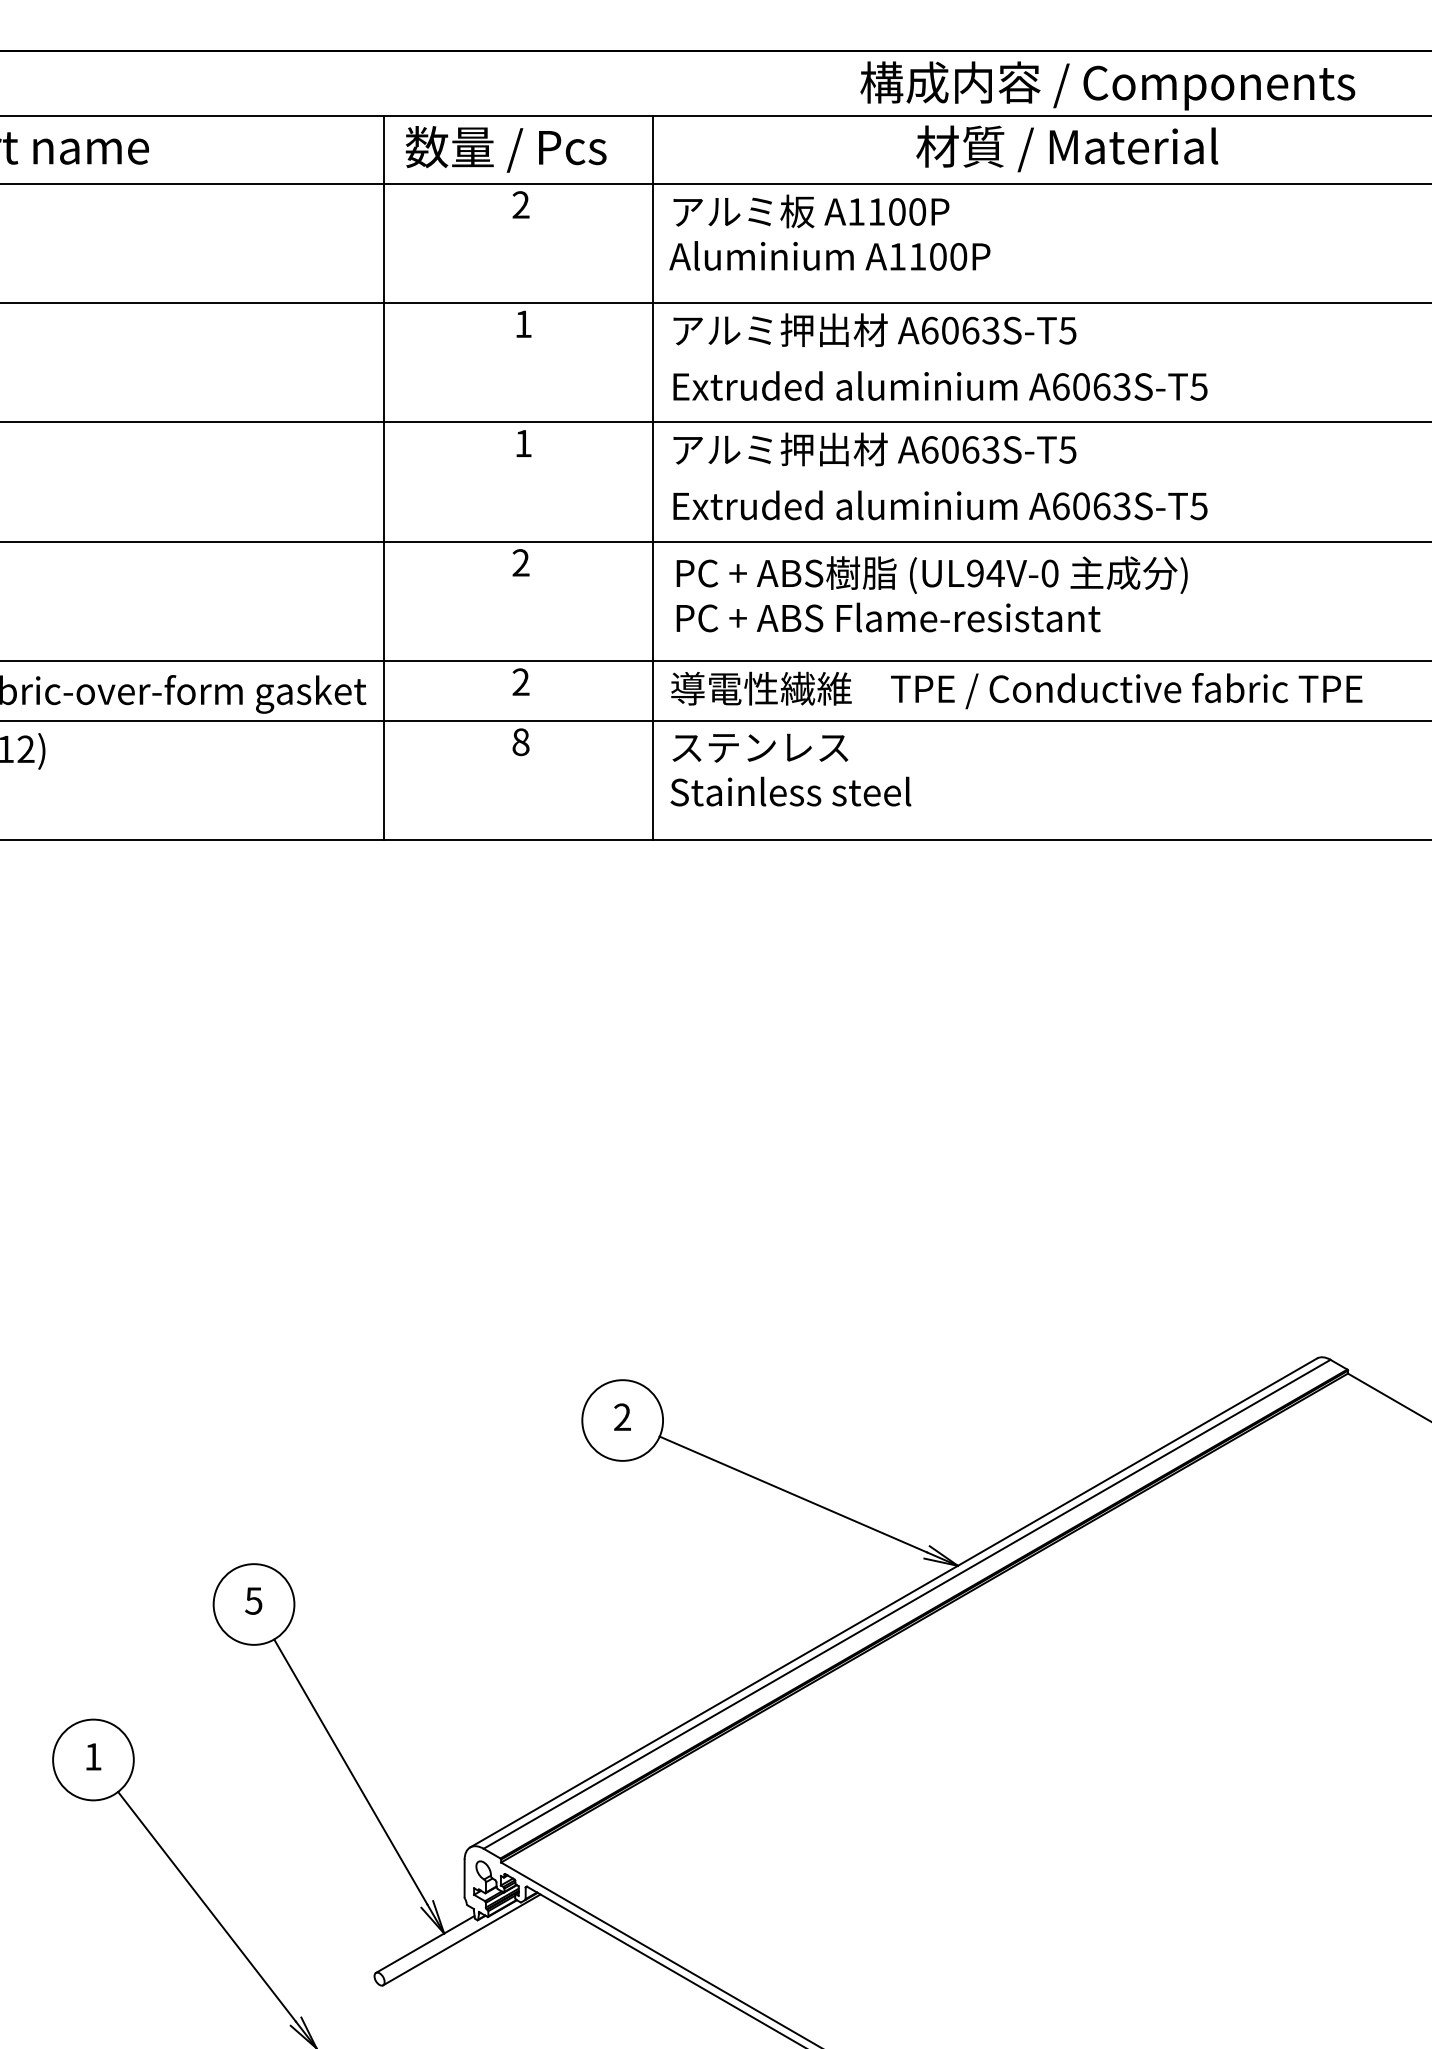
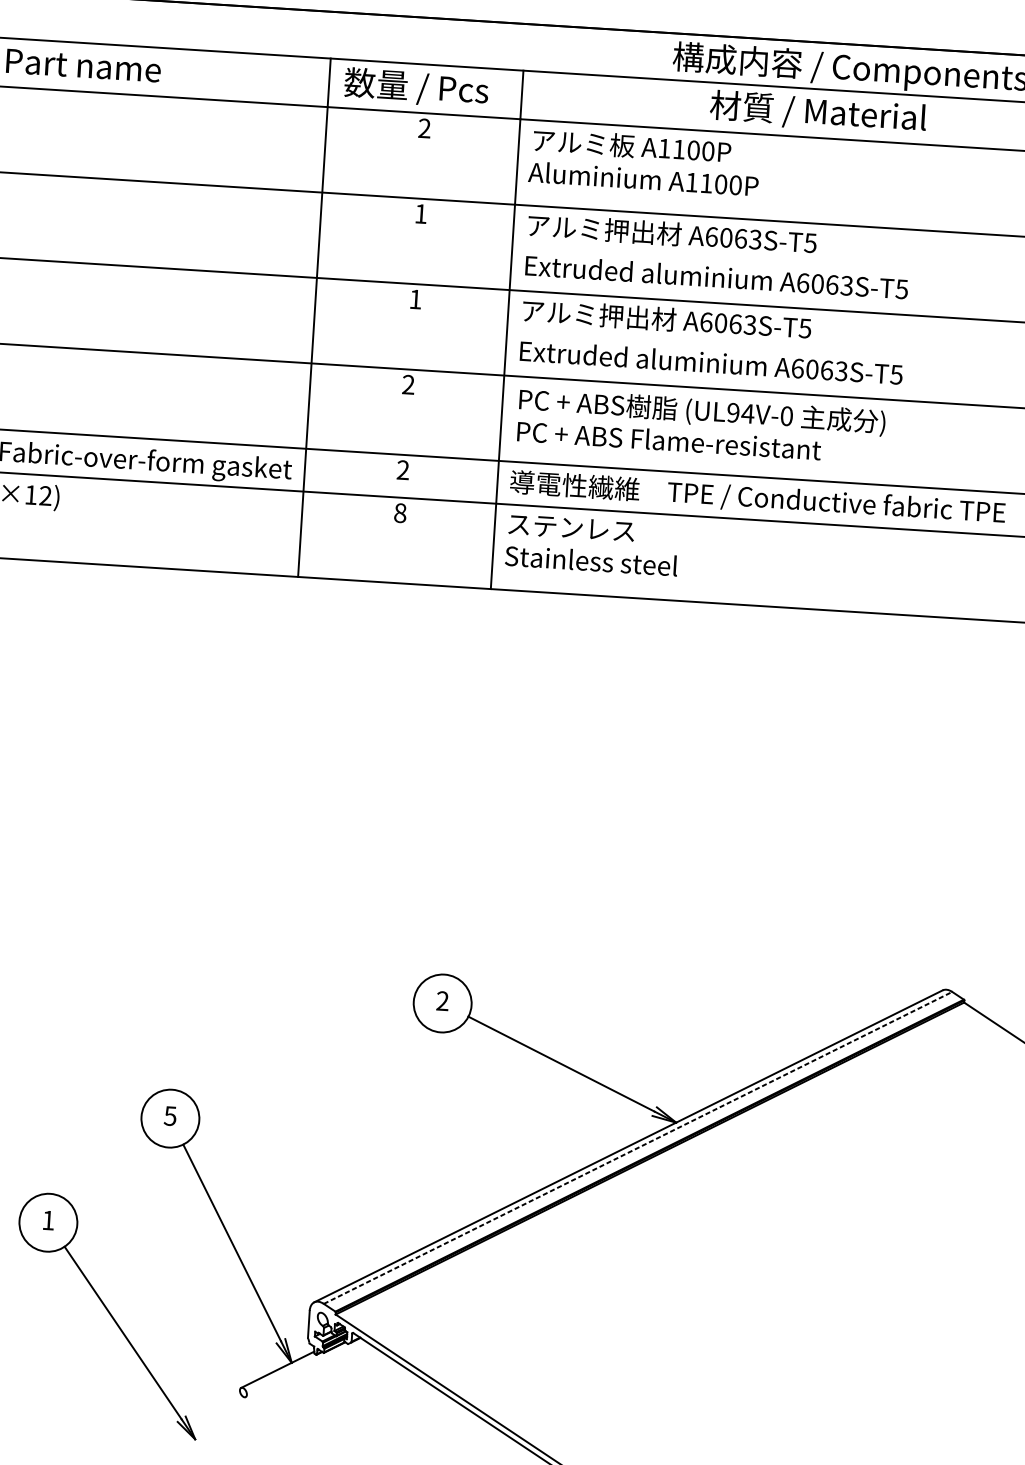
line: (907, 1604) -> (638, 1148), solid -> dashed
line: (461, 1939) -> (303, 1367), removed

